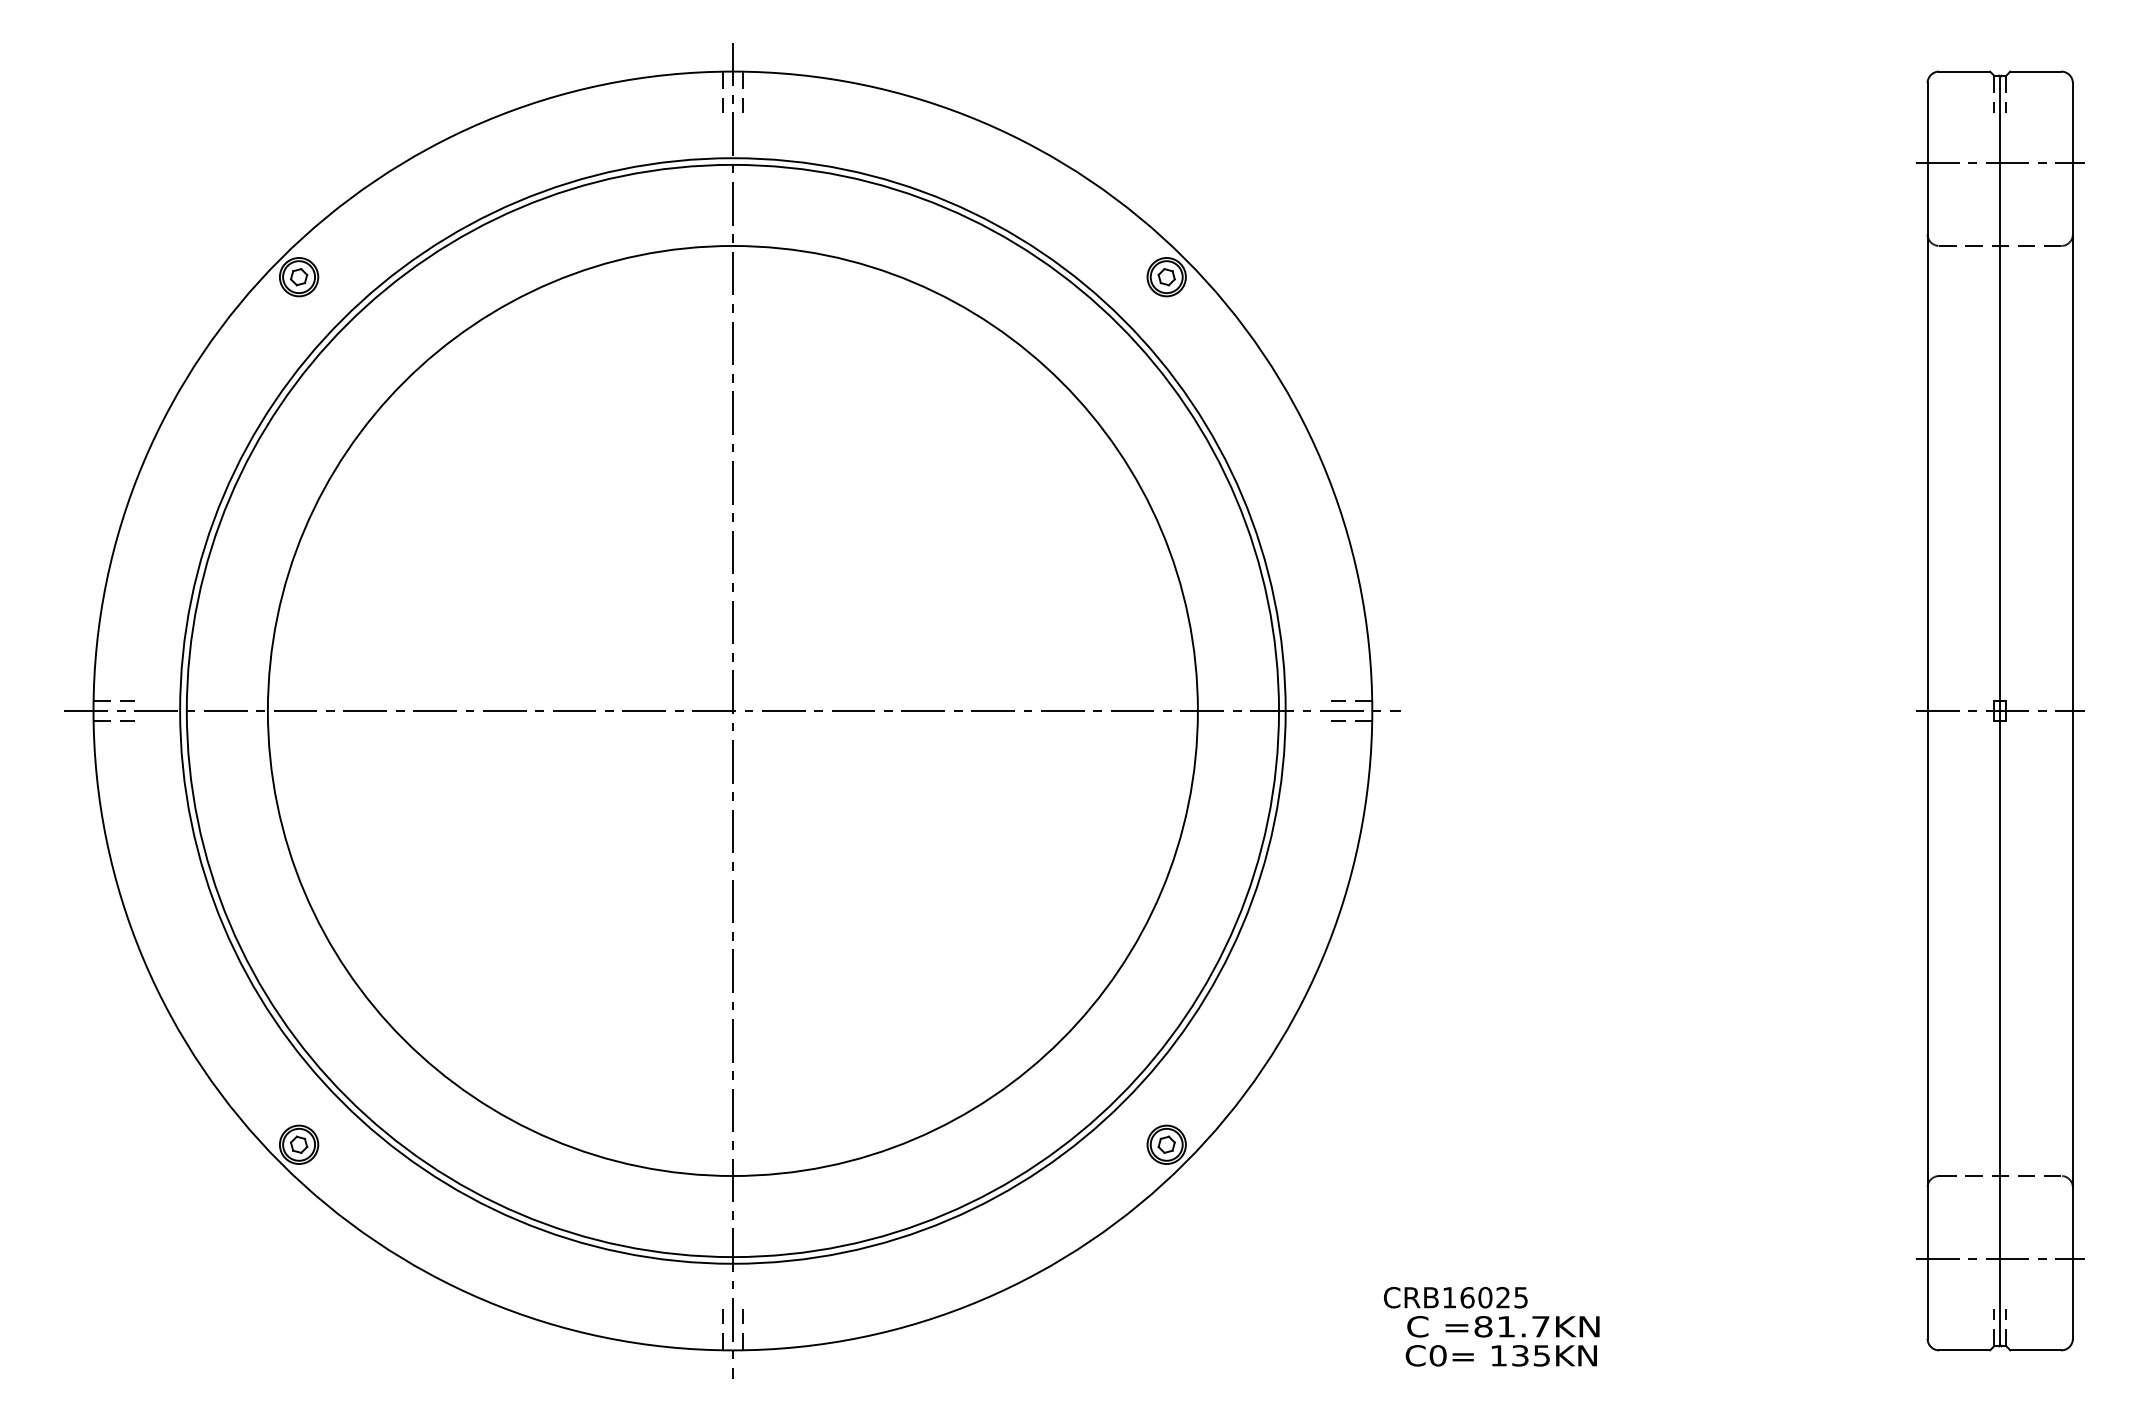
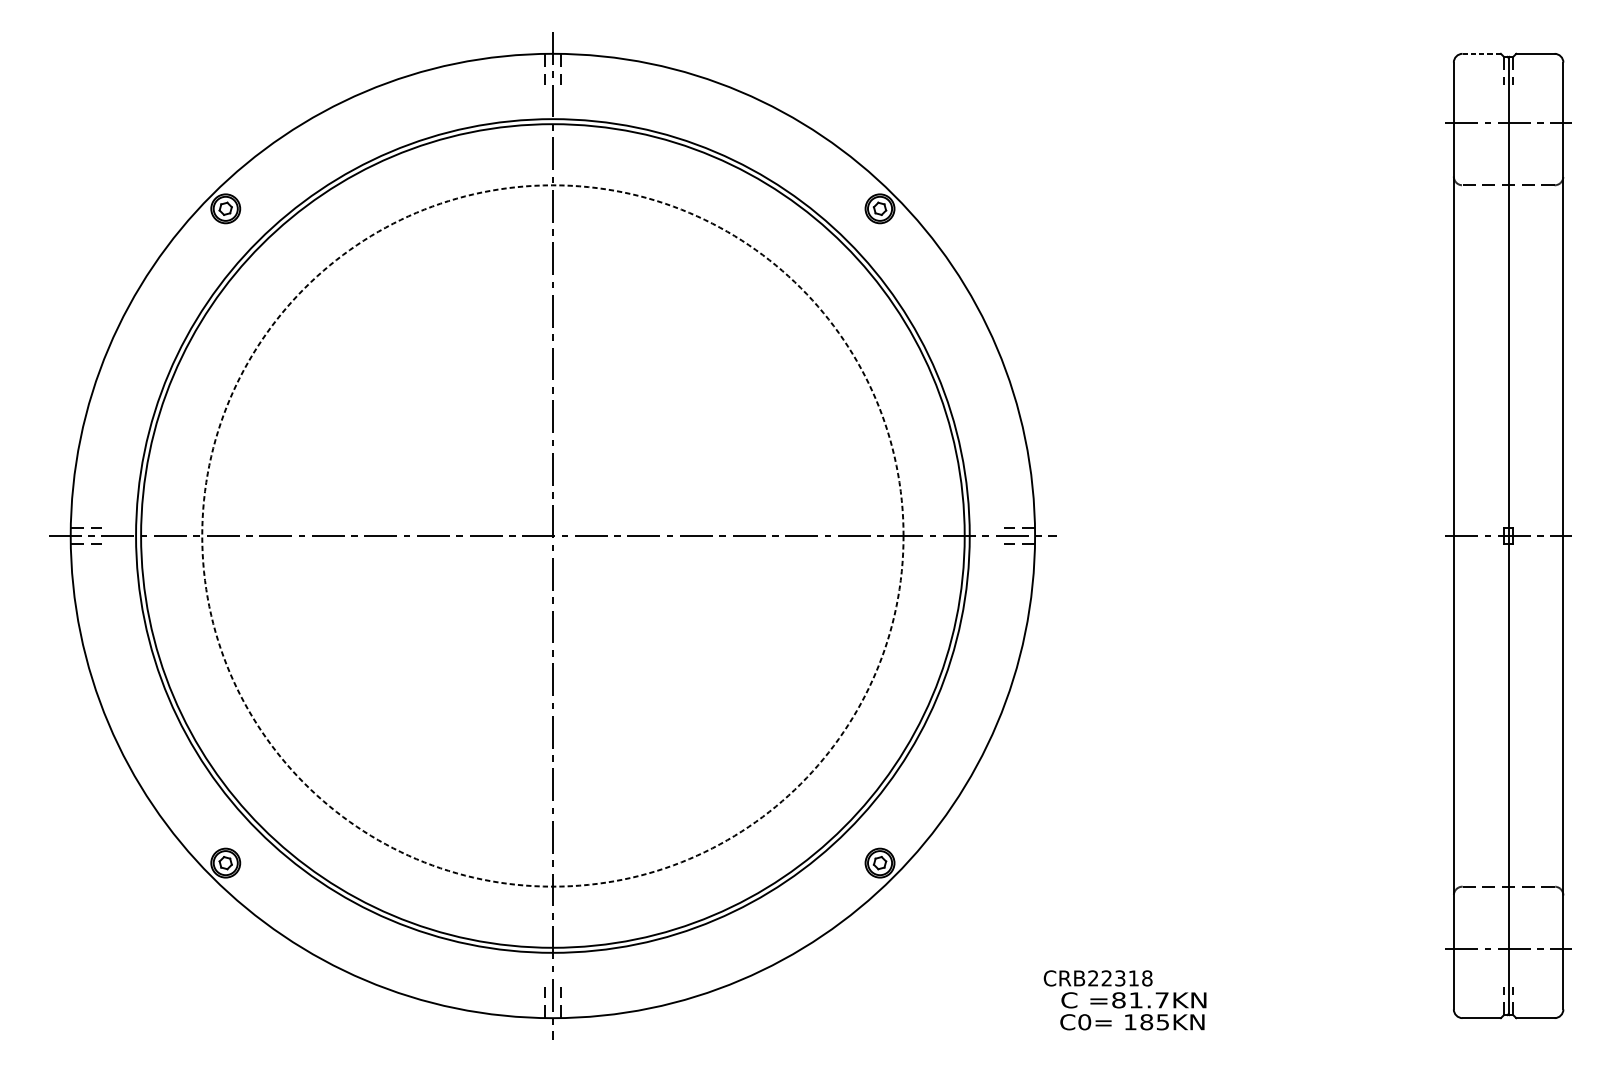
line: (1965, 71) -> (1482, 53), solid -> dashed
circle: (732, 710) -> (552, 535), solid -> dashed
text: (1485, 1297) -> (1120, 978), CRB16025 -> CRB22318
text: (1520, 1355) -> (1146, 1022), 135KN -> 185KN

